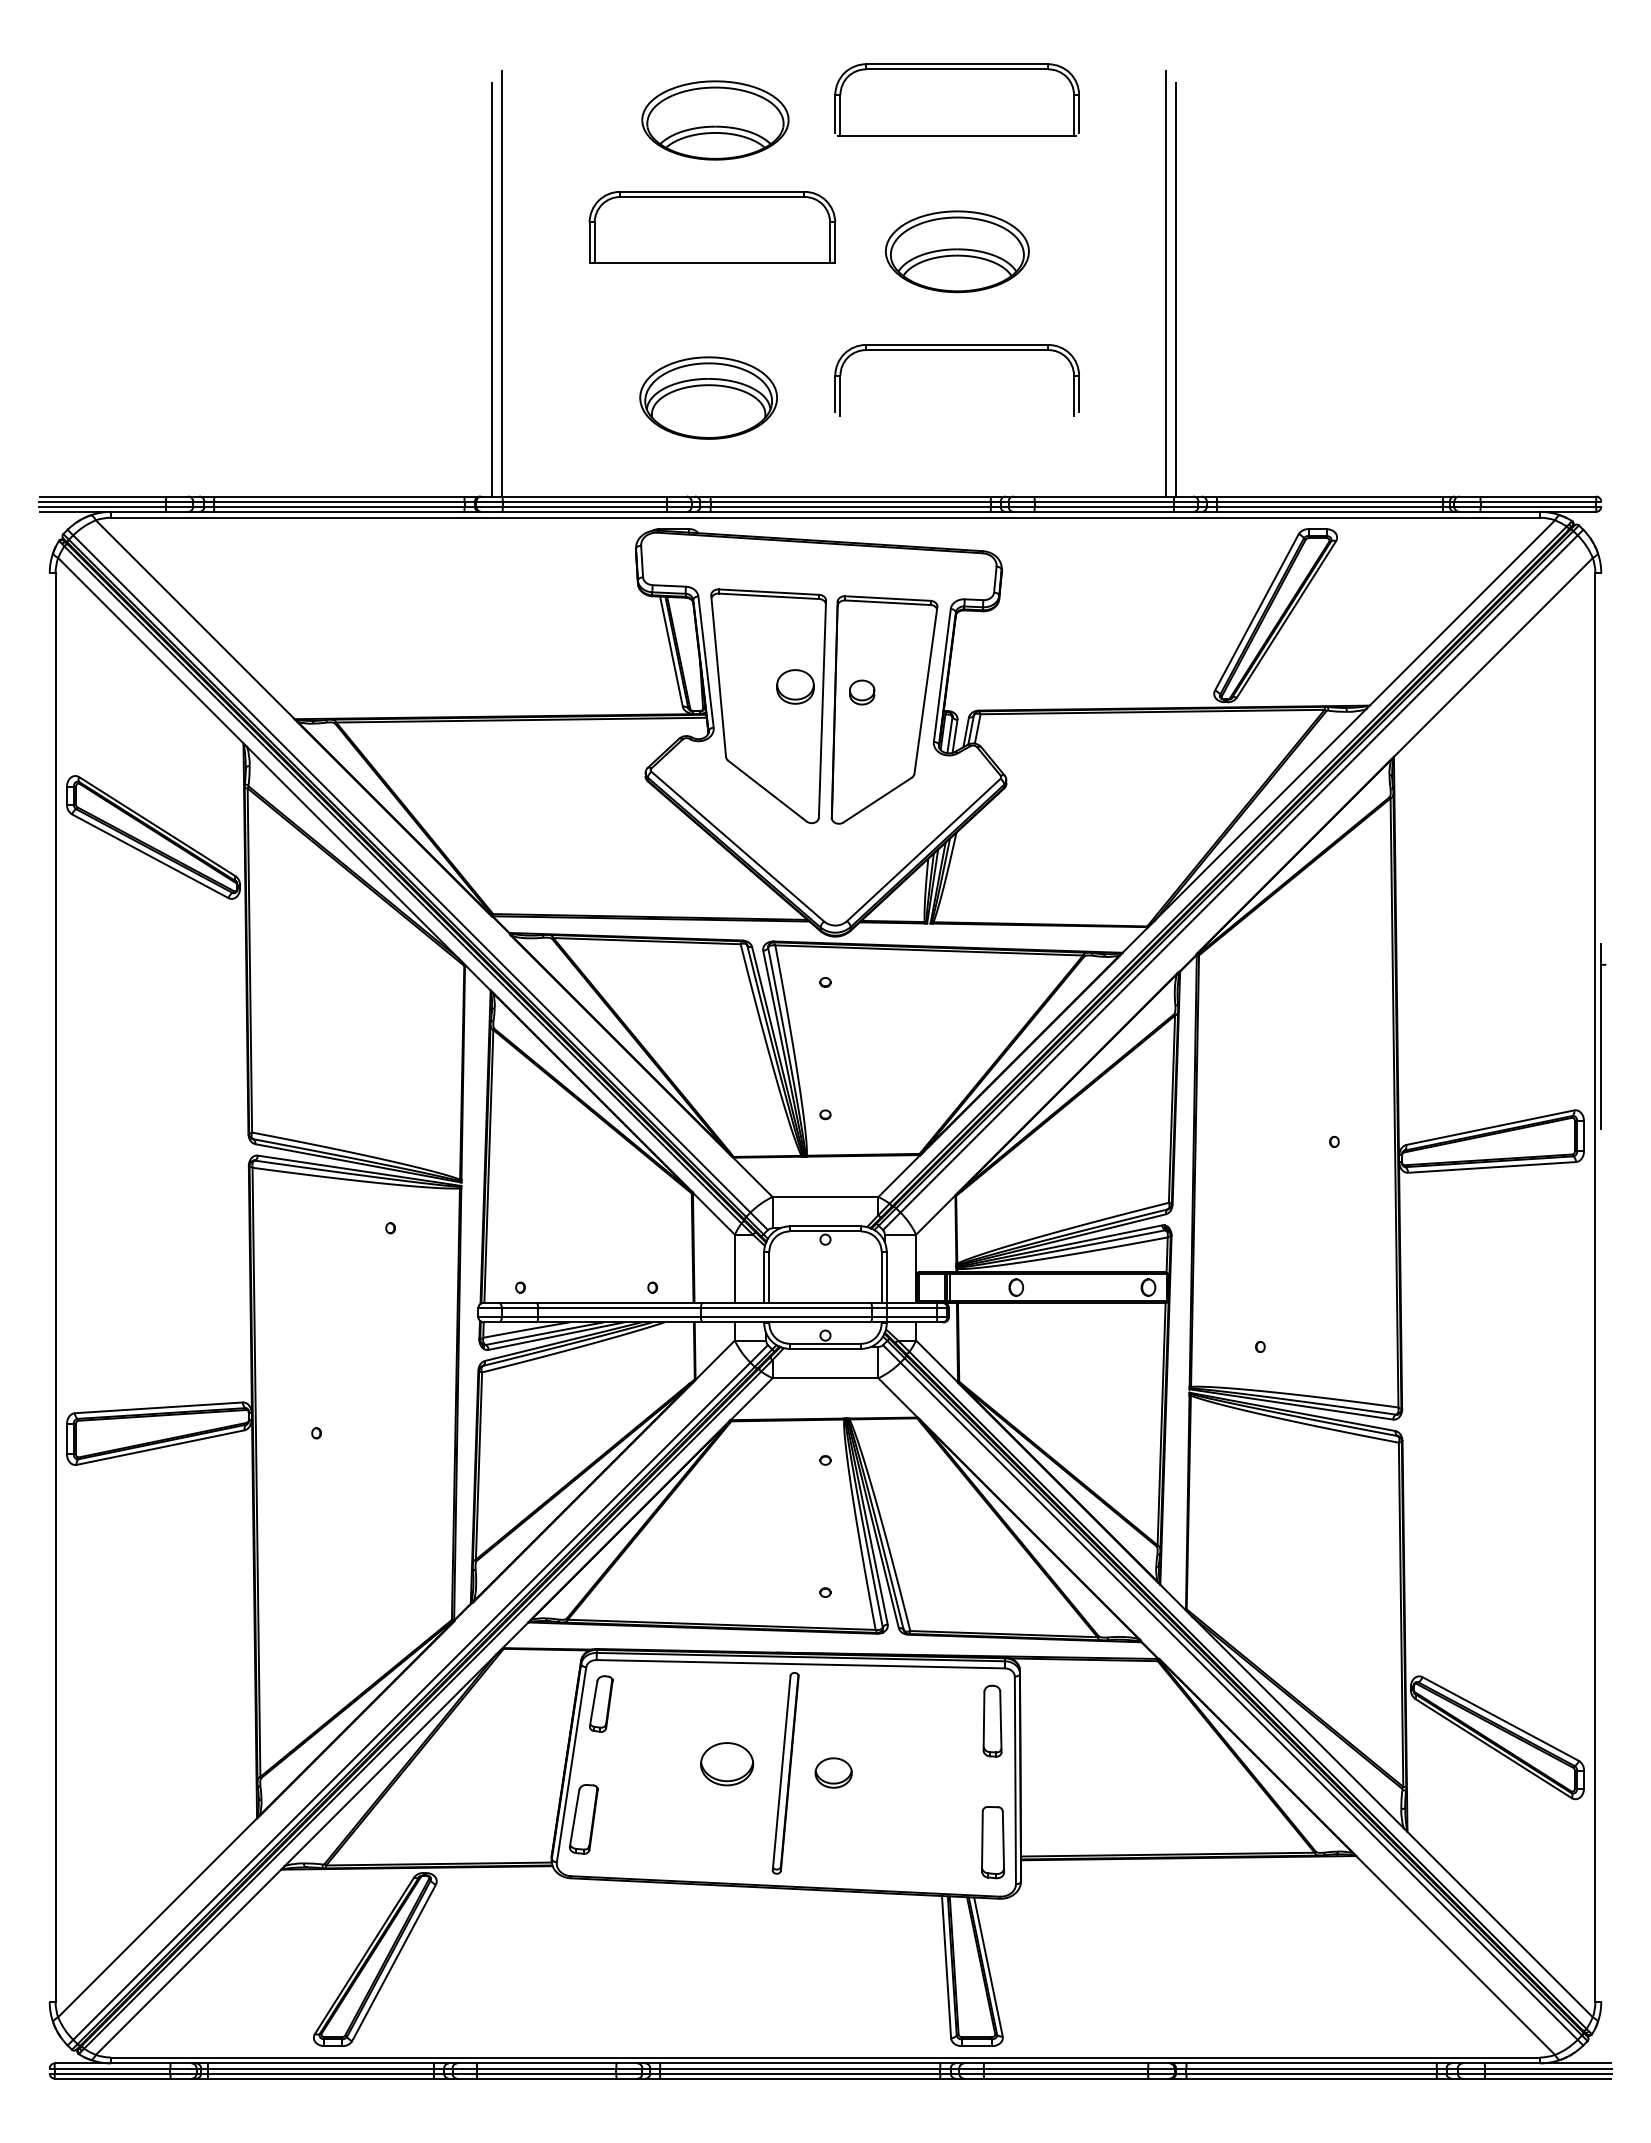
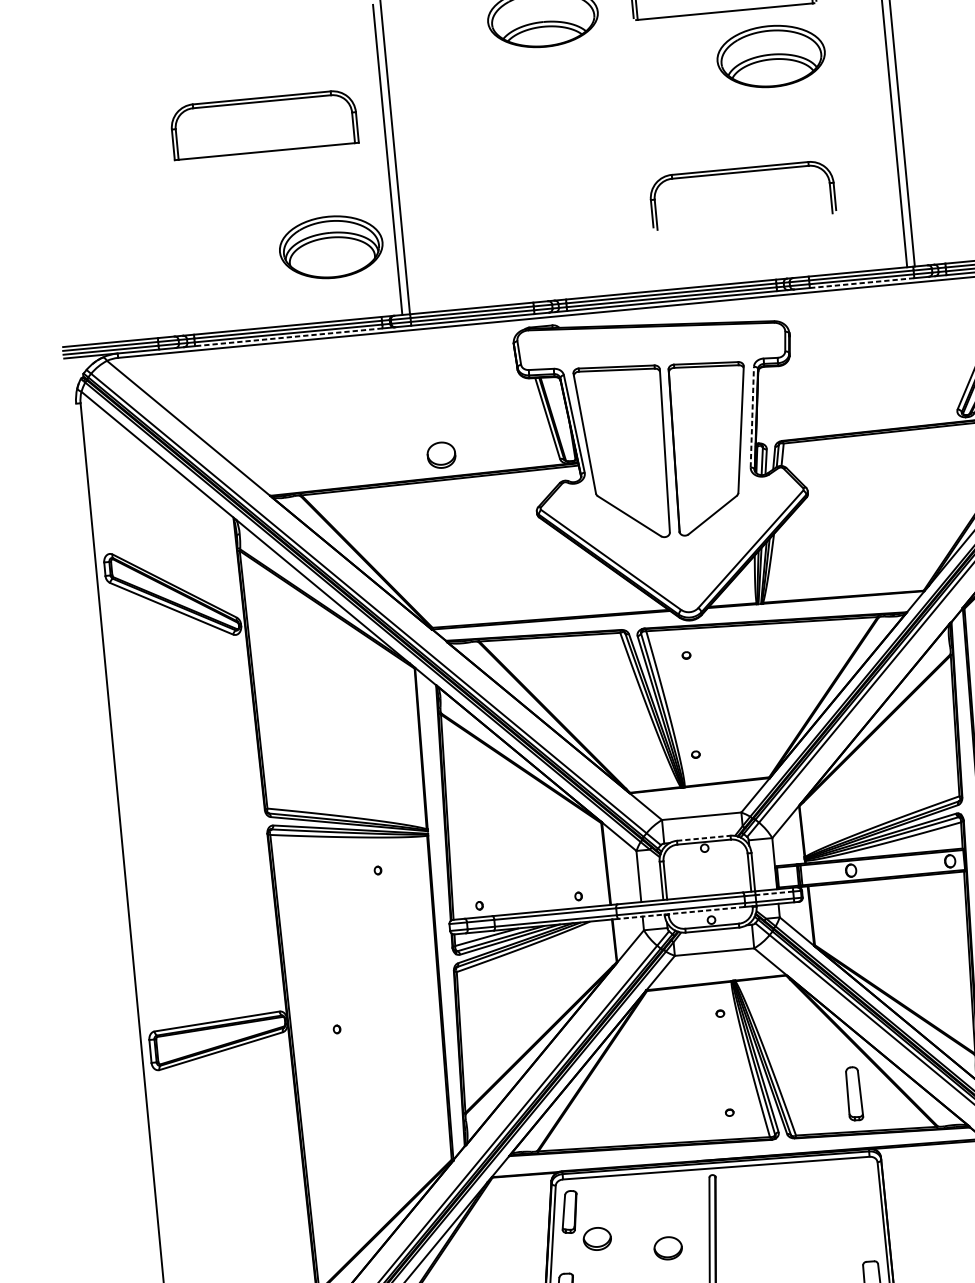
part: (712, 227) -> (264, 124), moved
part: (956, 251) -> (770, 56), moved
part: (708, 397) -> (331, 246), moved
line: (338, 511) -> (288, 337), solid -> dashed
line: (1104, 511) -> (862, 282), solid -> dashed
line: (942, 675) -> (752, 417), solid -> dashed
part: (795, 686) -> (441, 454), moved
part: (862, 692) -> (693, 435), removed
line: (825, 1226) -> (703, 838), solid -> dashed
line: (911, 1308) -> (774, 893), solid -> dashed
line: (786, 1322) -> (681, 913), solid -> dashed
part: (992, 1720) -> (854, 1093), moved
part: (727, 1764) -> (668, 1248), size x0.7
part: (833, 1772) -> (597, 1238), moved

